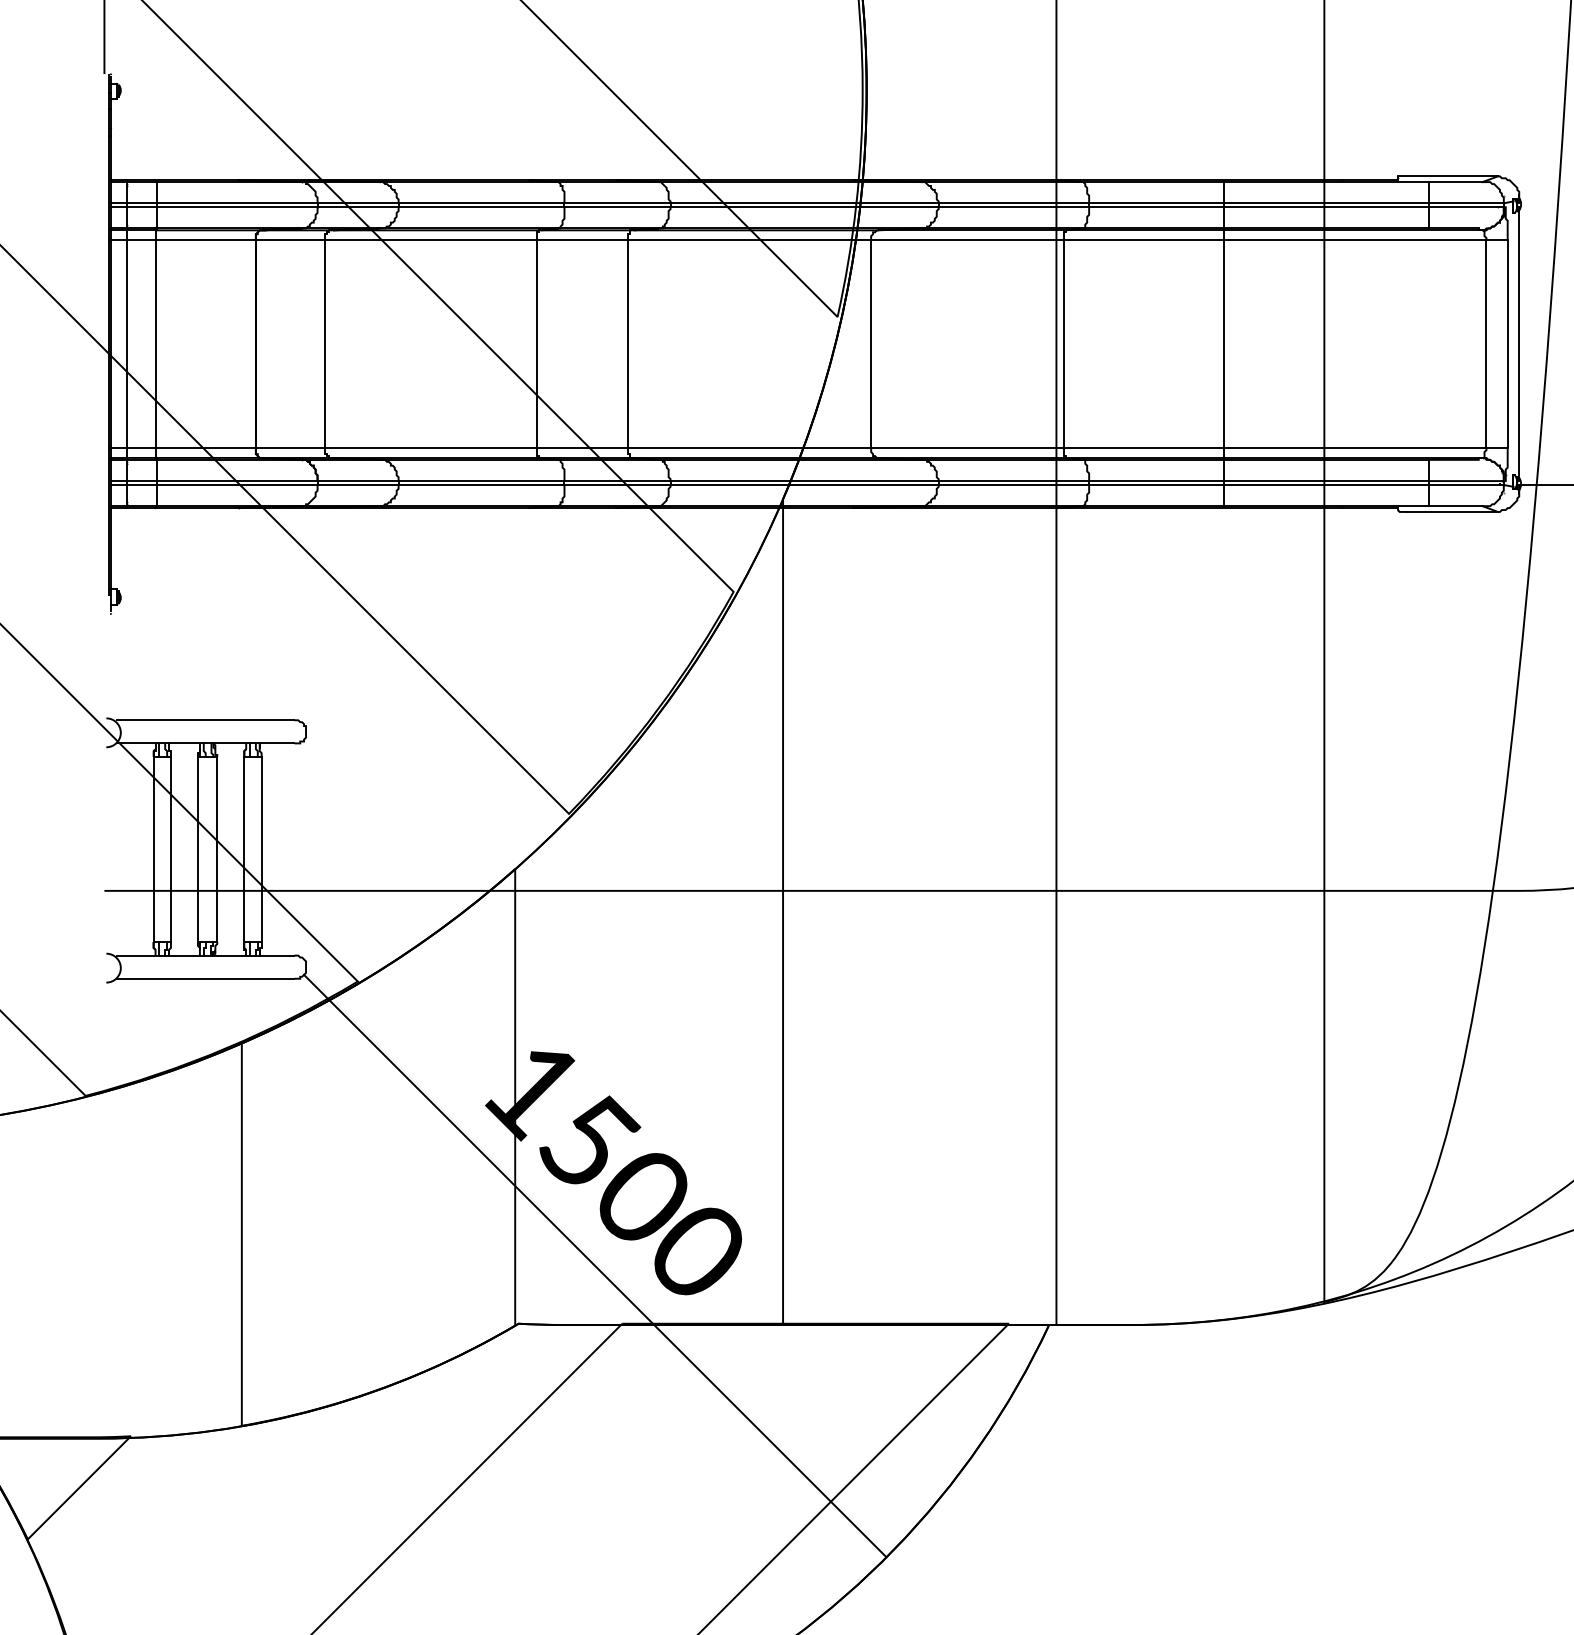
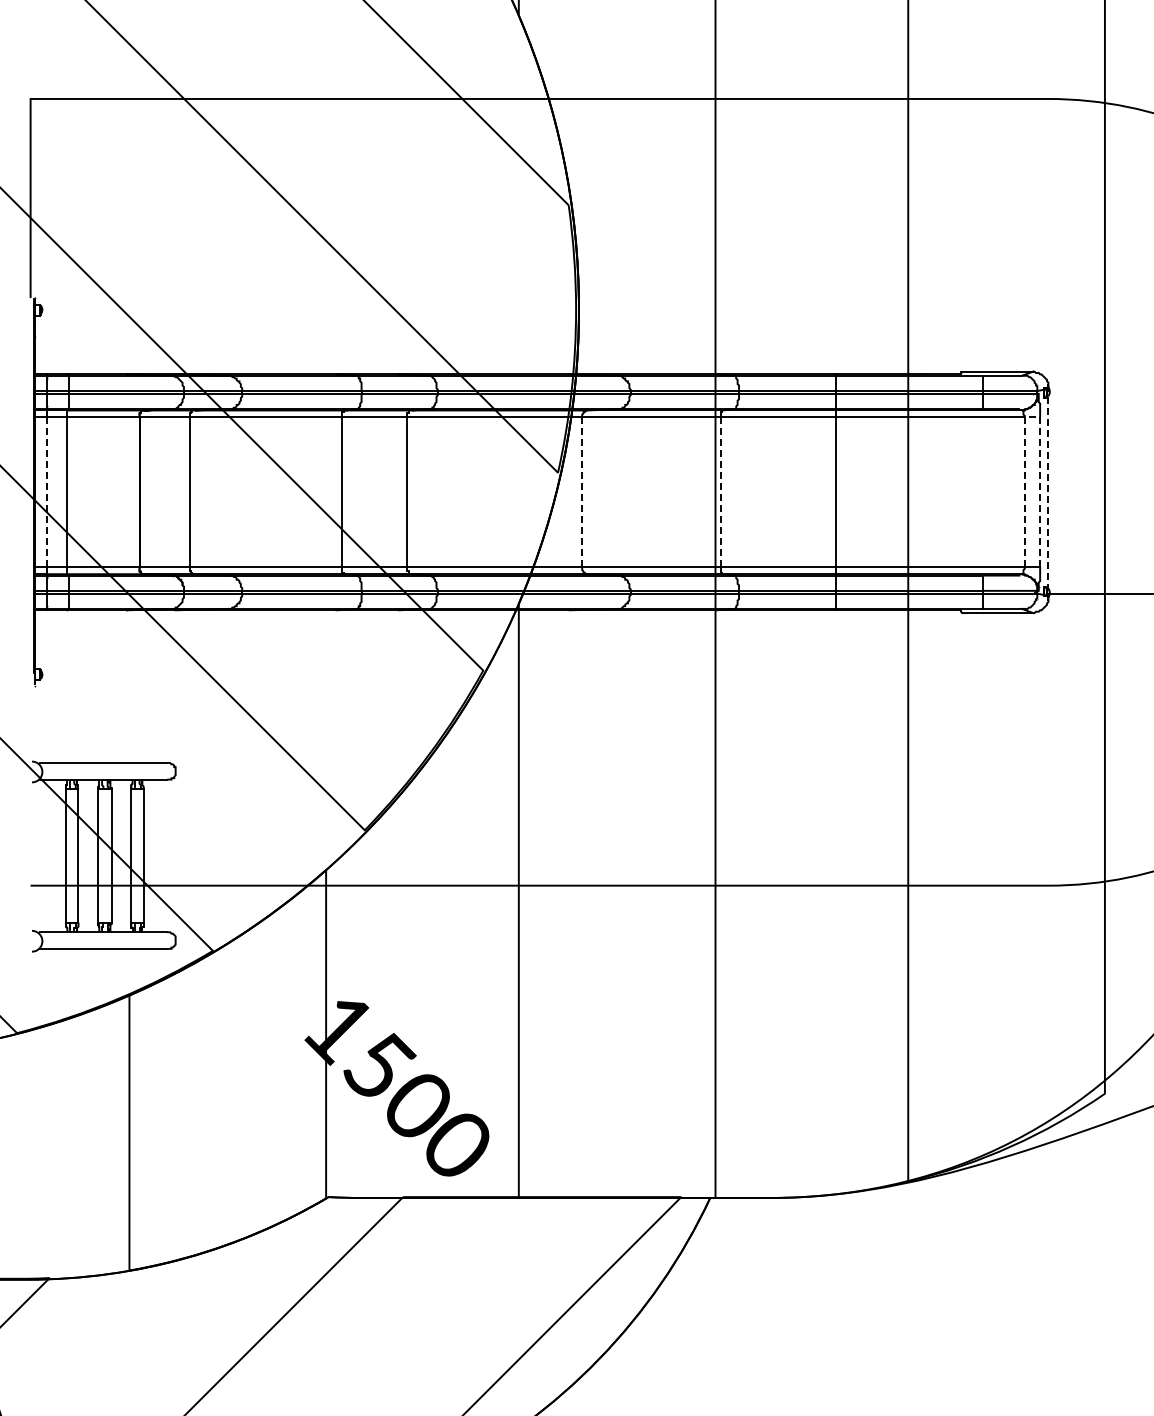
line: (1497, 240) -> (1032, 417), solid -> dashed
line: (126, 344) -> (46, 492), solid -> dashed
line: (871, 344) -> (582, 492), solid -> dashed
line: (1063, 344) -> (720, 492), solid -> dashed
line: (1519, 344) -> (1048, 492), solid -> dashed
line: (594, 1265) -> (383, 1155), removed

